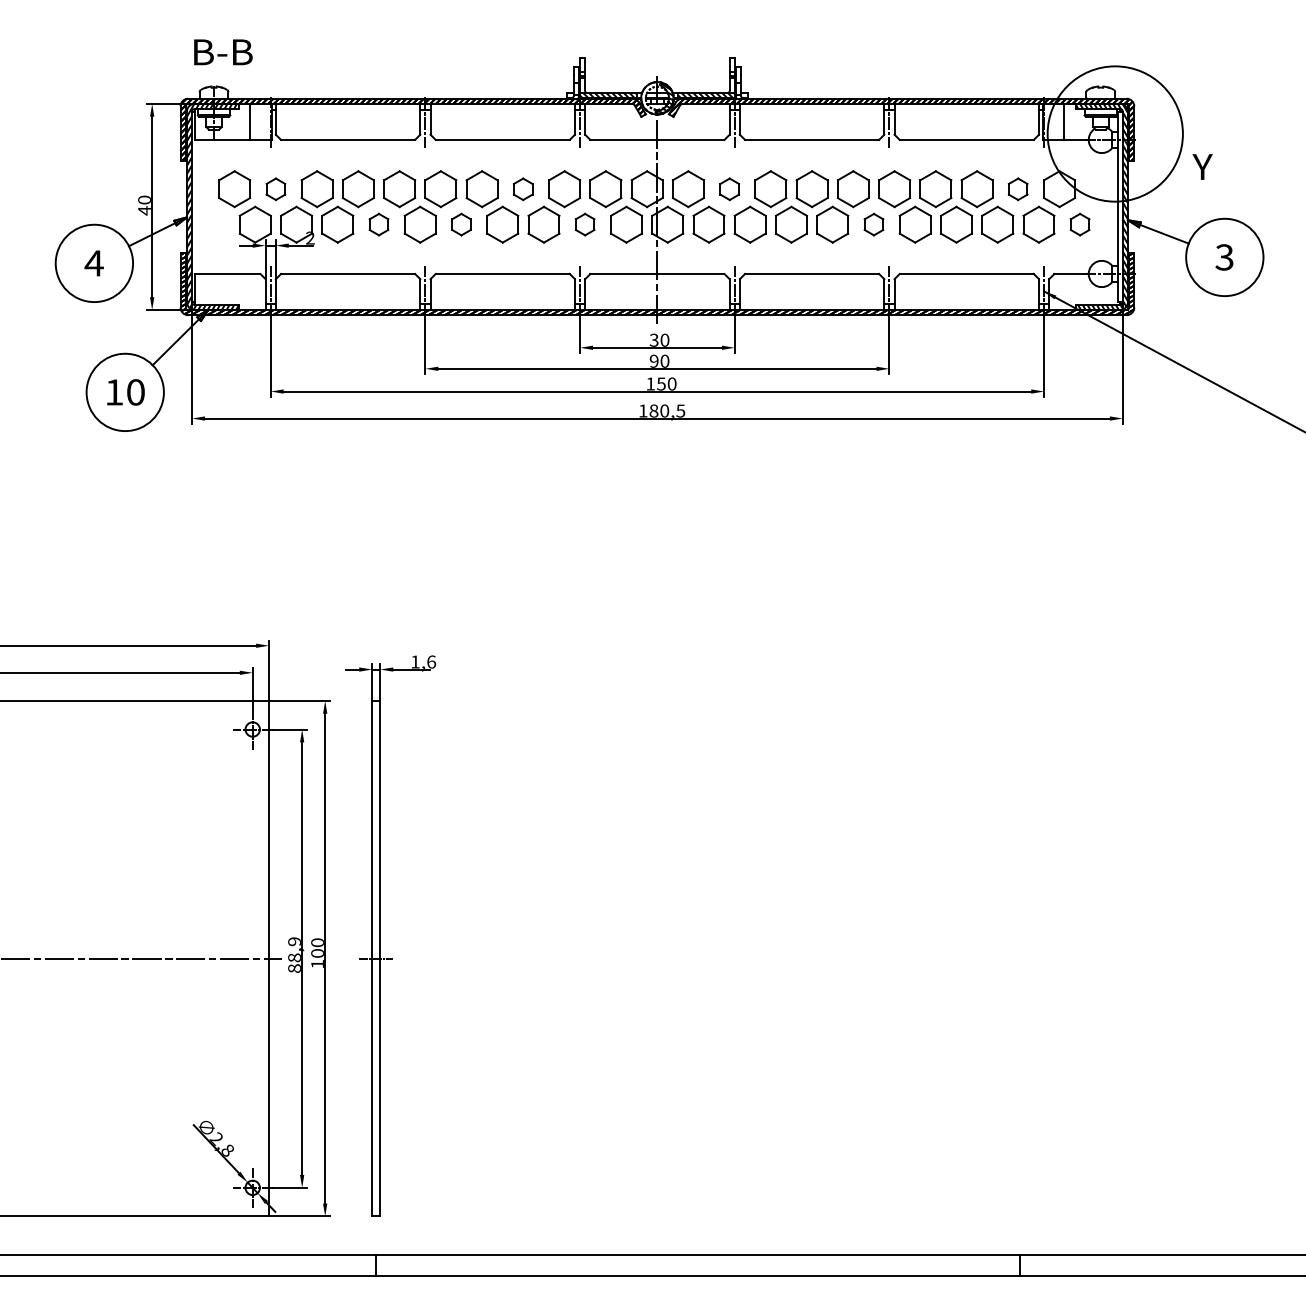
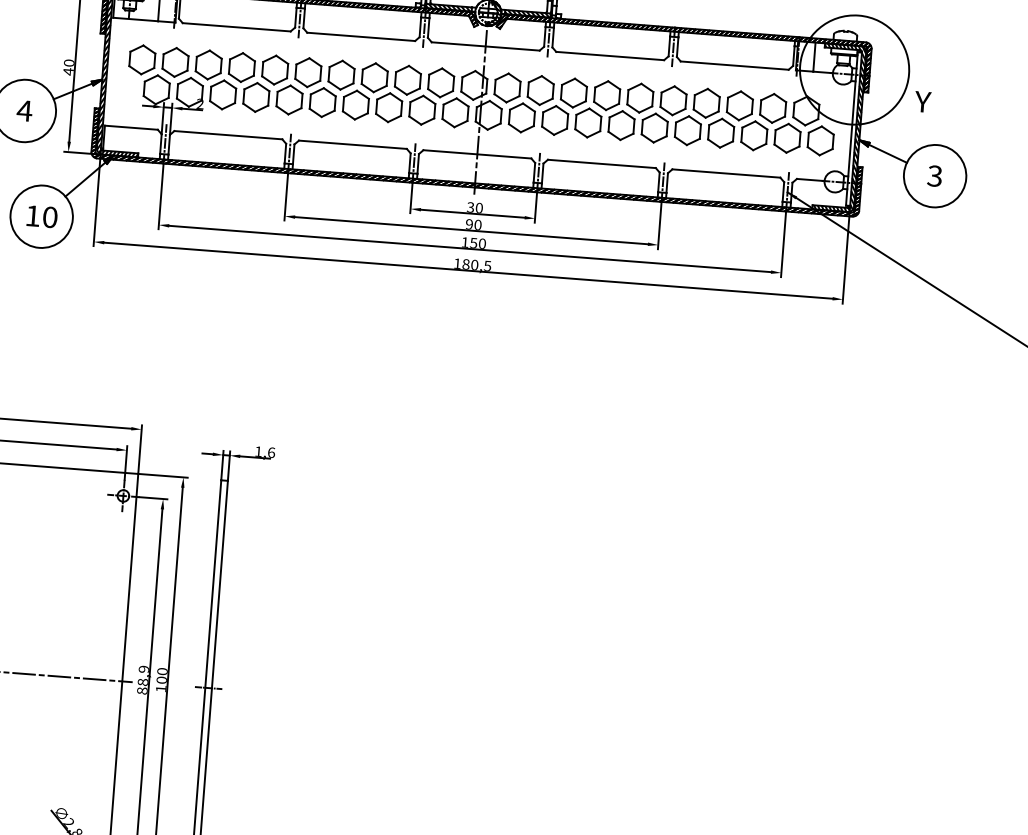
part: (275, 189) -> (175, 62), size x1.67
part: (522, 189) -> (374, 77), size x1.67
part: (729, 189) -> (540, 90), size x1.67
part: (1017, 189) -> (772, 108), size x1.67
part: (378, 224) -> (255, 97), size x1.67
part: (461, 224) -> (322, 102), size x1.67
part: (584, 224) -> (421, 110), size x1.67
part: (873, 224) -> (654, 127), size x1.67
part: (1079, 224) -> (820, 140), size x1.67

